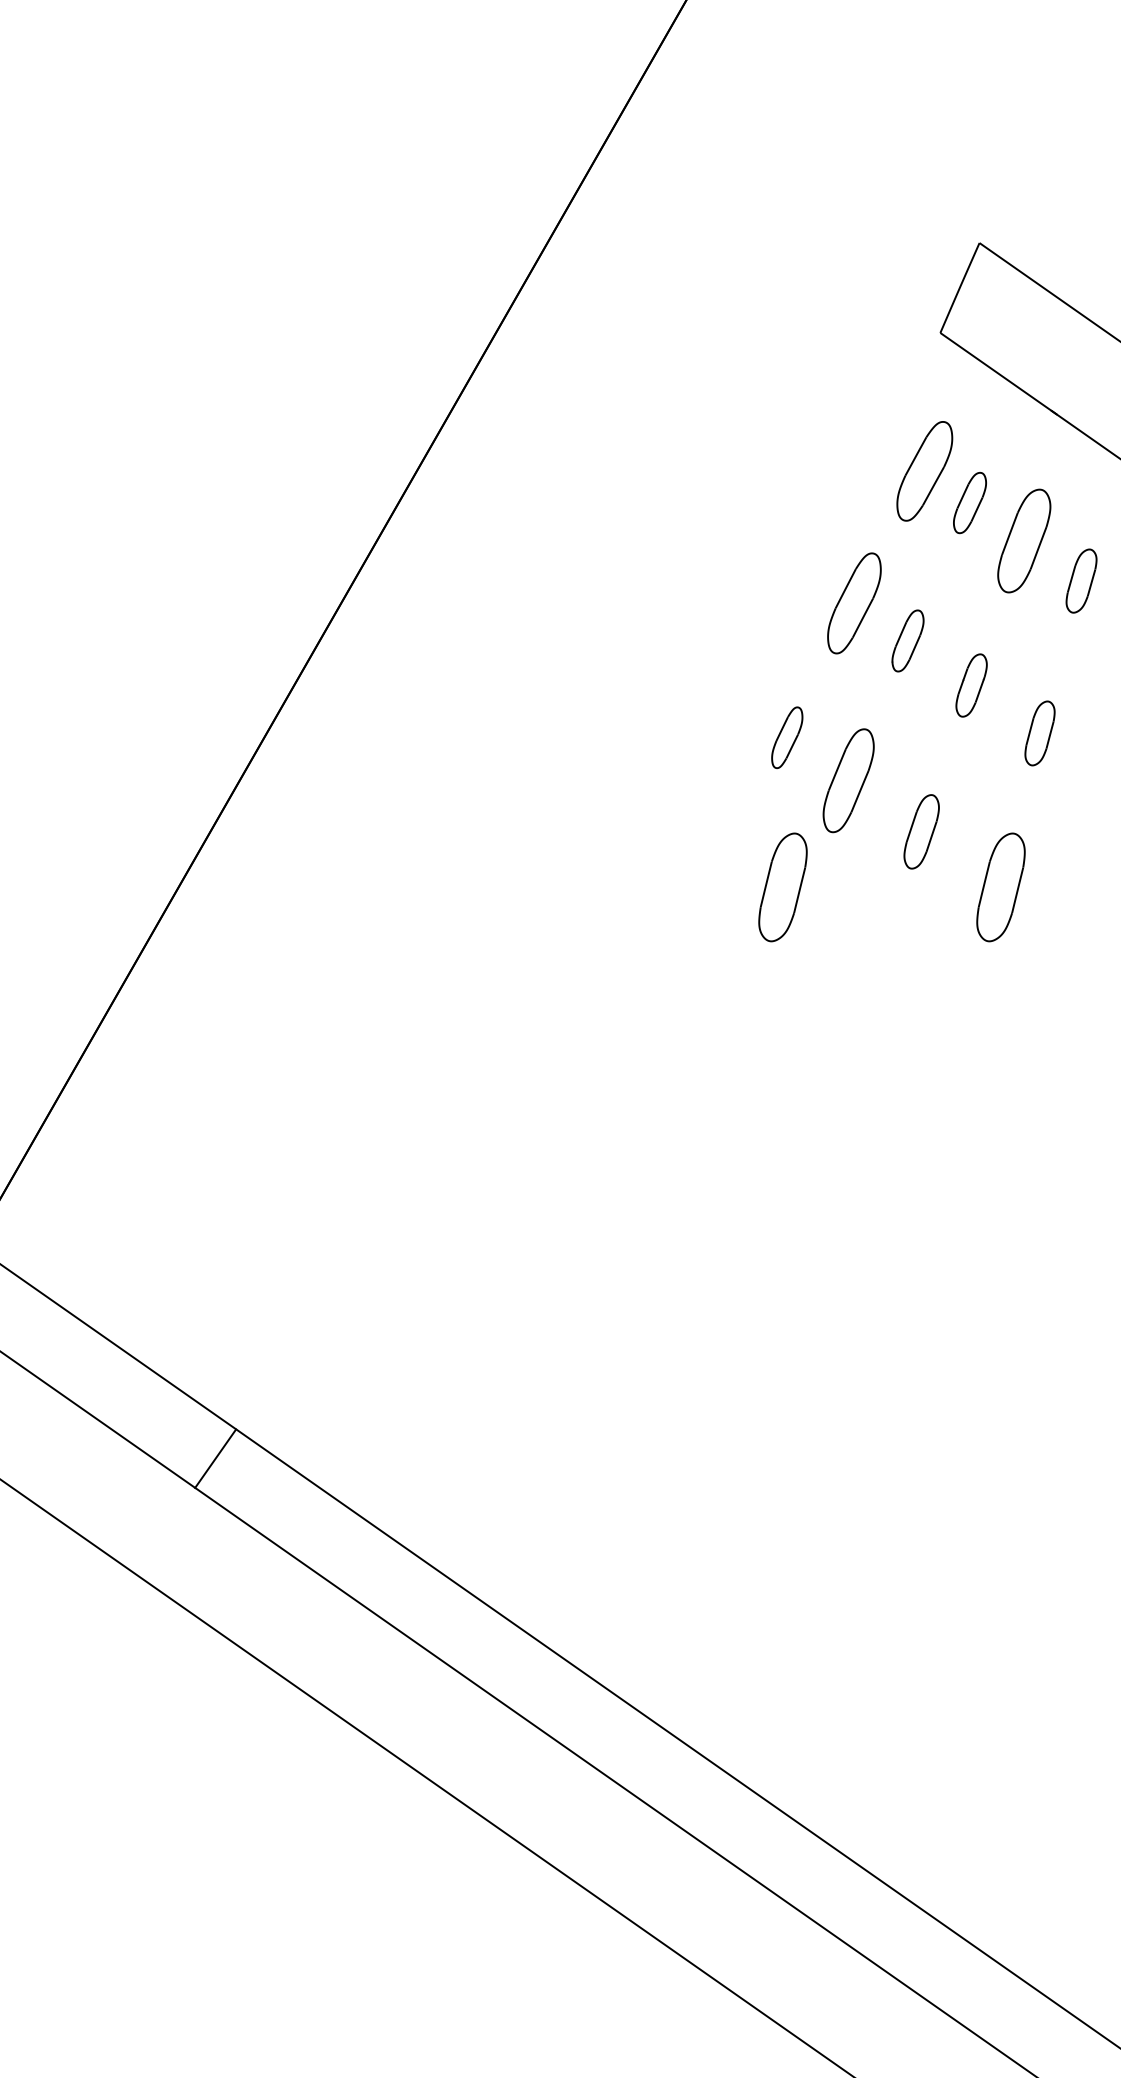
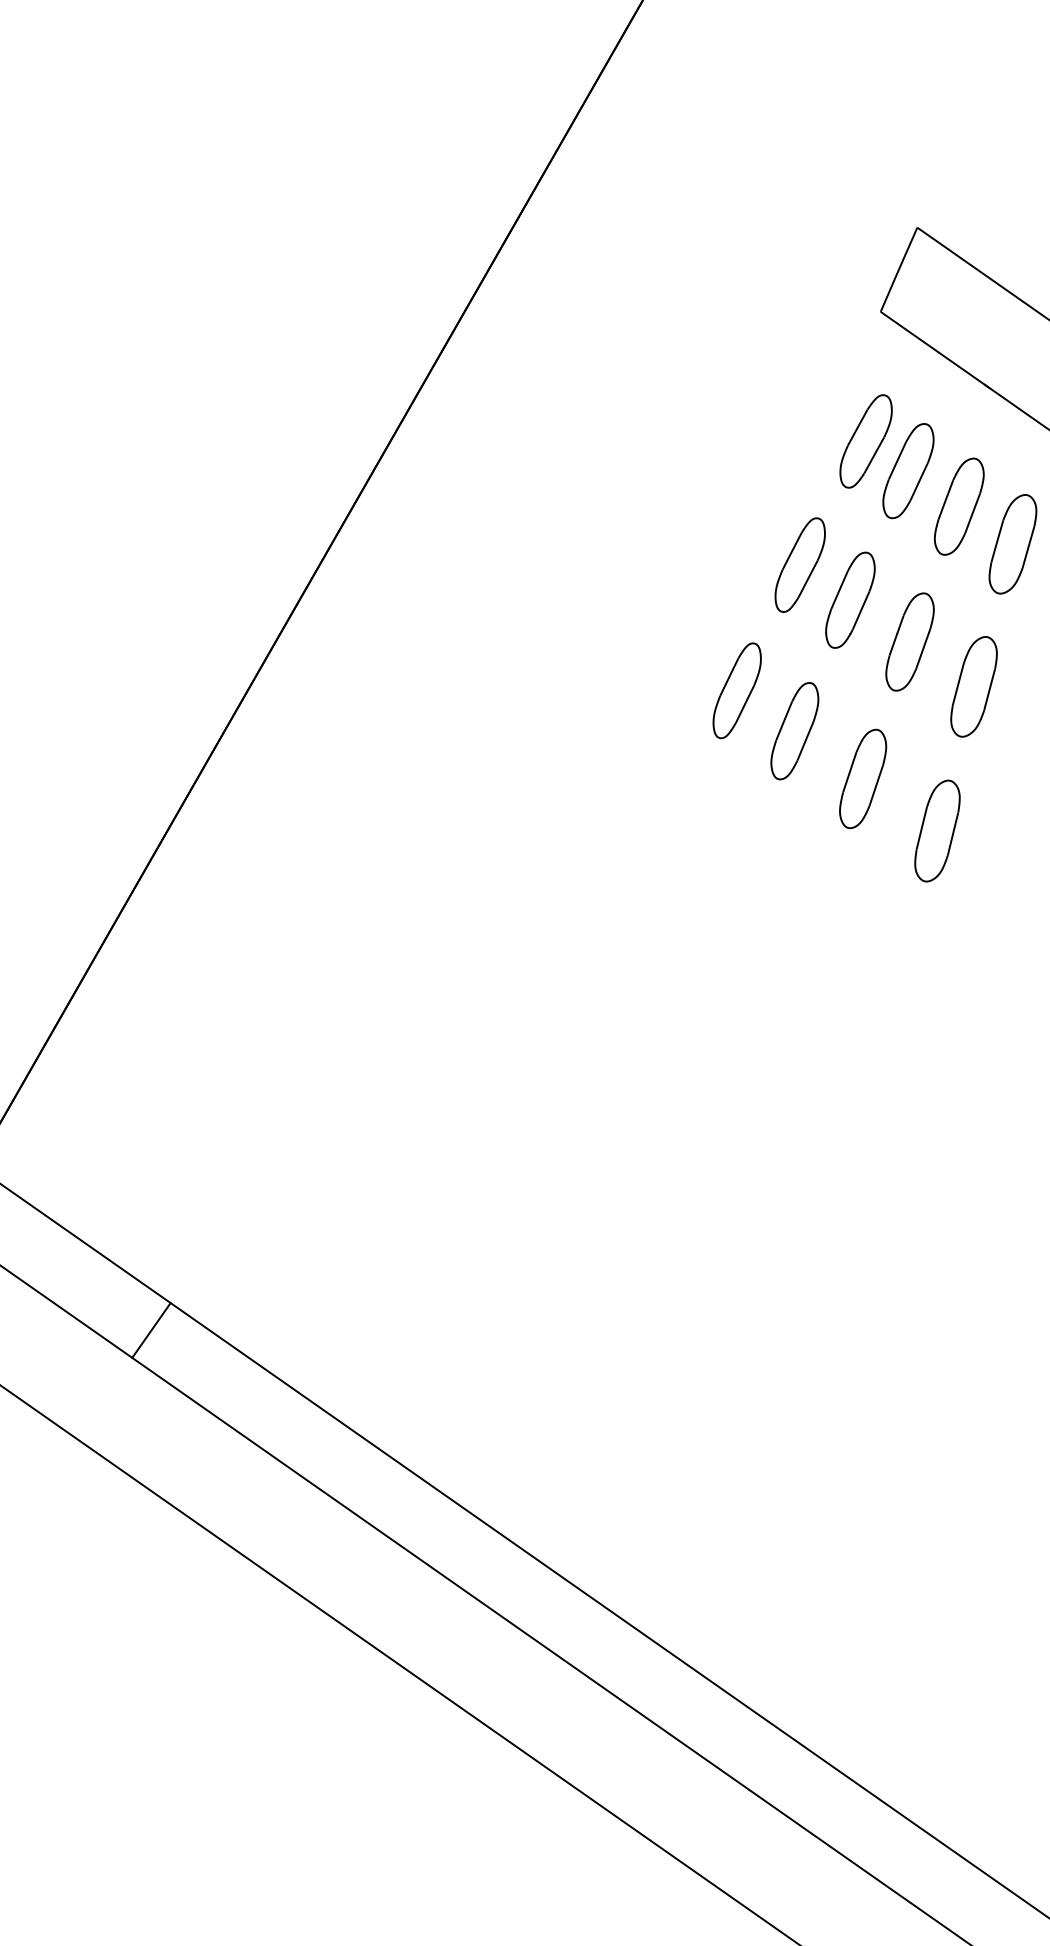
part: (969, 502) -> (907, 470), size x1.67
part: (1081, 580) -> (1012, 543), size x1.67
part: (907, 640) -> (849, 599), size x1.67
part: (971, 685) -> (909, 641), size x1.67
part: (1039, 733) -> (973, 686), size x1.67
part: (787, 737) -> (737, 690), size x1.67
part: (921, 831) -> (863, 778), size x1.43
part: (782, 887) -> (732, 831), removed
line: (215, 1458) -> (151, 1330), moved

